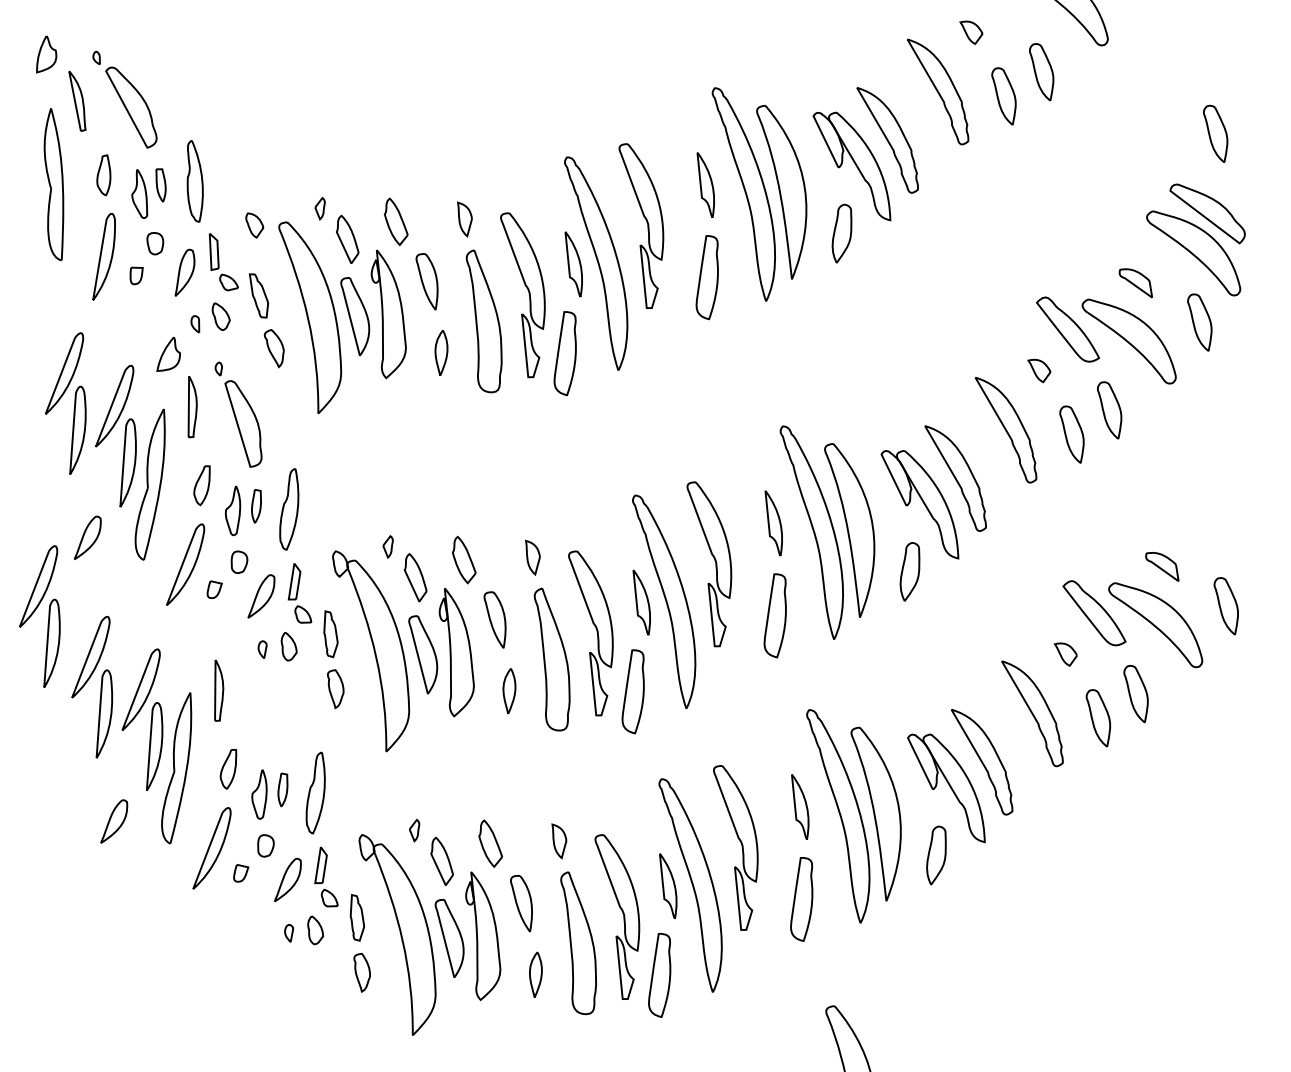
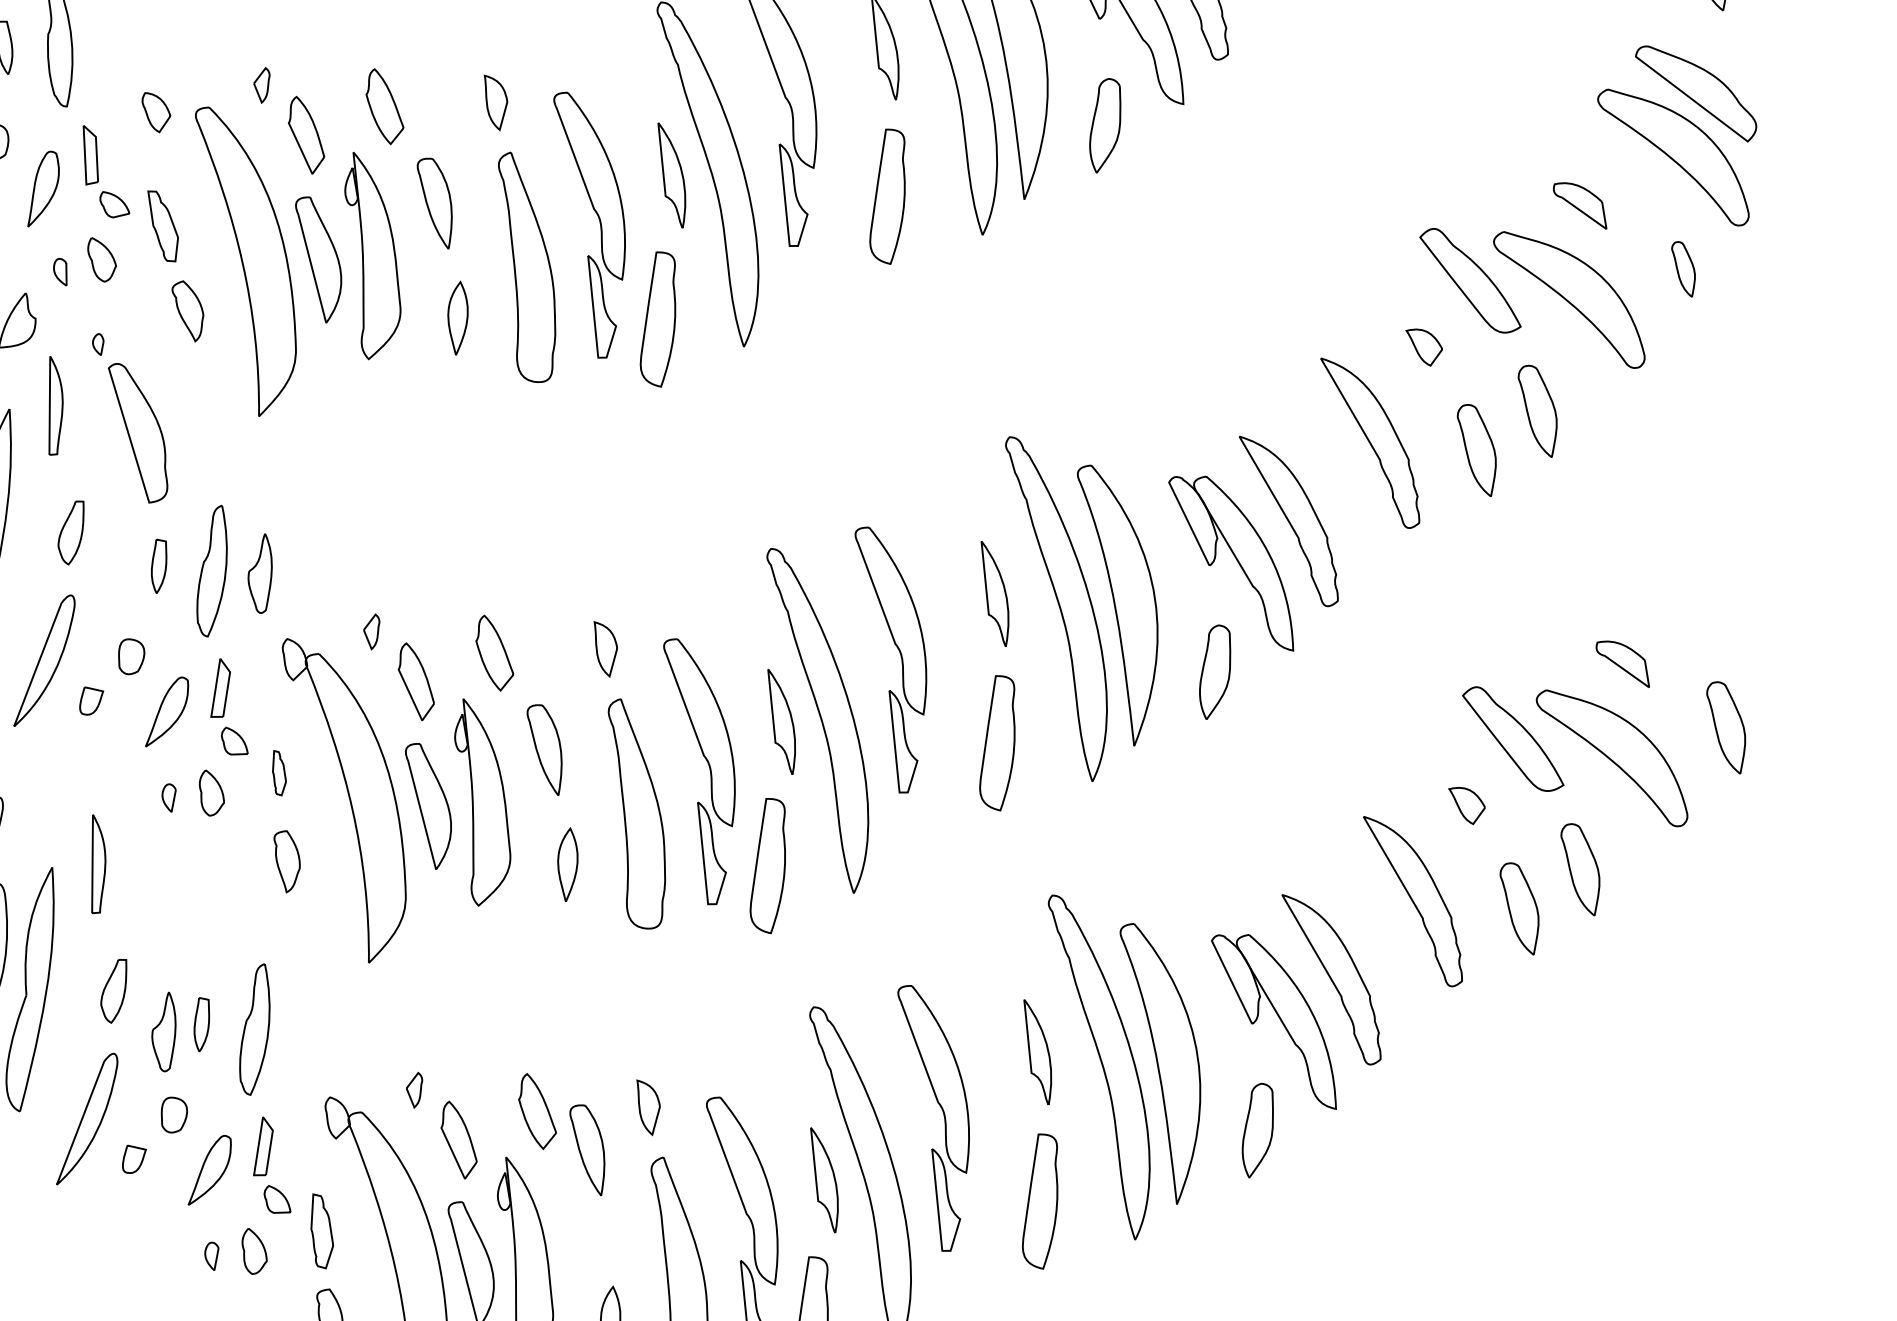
part: (1199, 322) -> (1682, 269), size x0.6
part: (232, 510) -> (259, 573), moved
part: (330, 634) -> (278, 773), size x0.6
part: (521, 903) -> (587, 1149), moved

